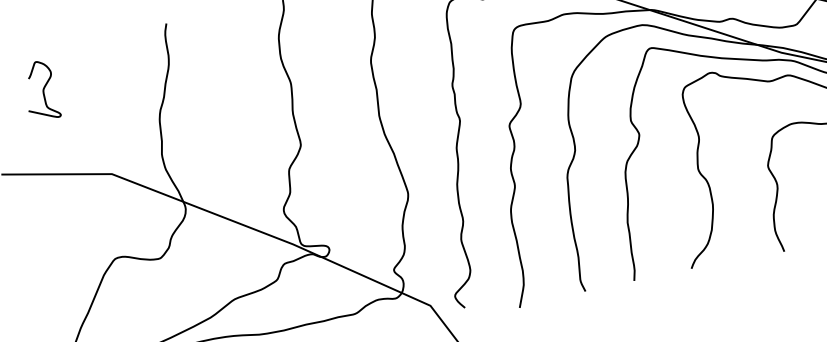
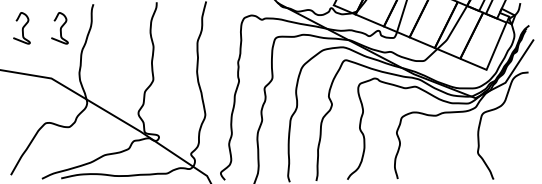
curve: (112, 78) -> (60, 28), added

